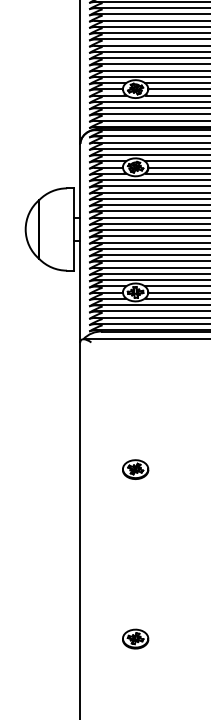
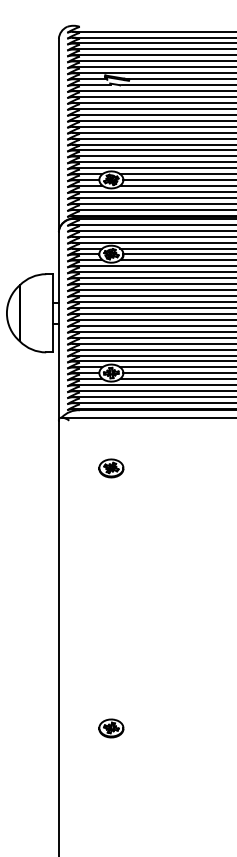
part: (135, 469) -> (111, 468), moved
part: (135, 639) -> (111, 728), moved

